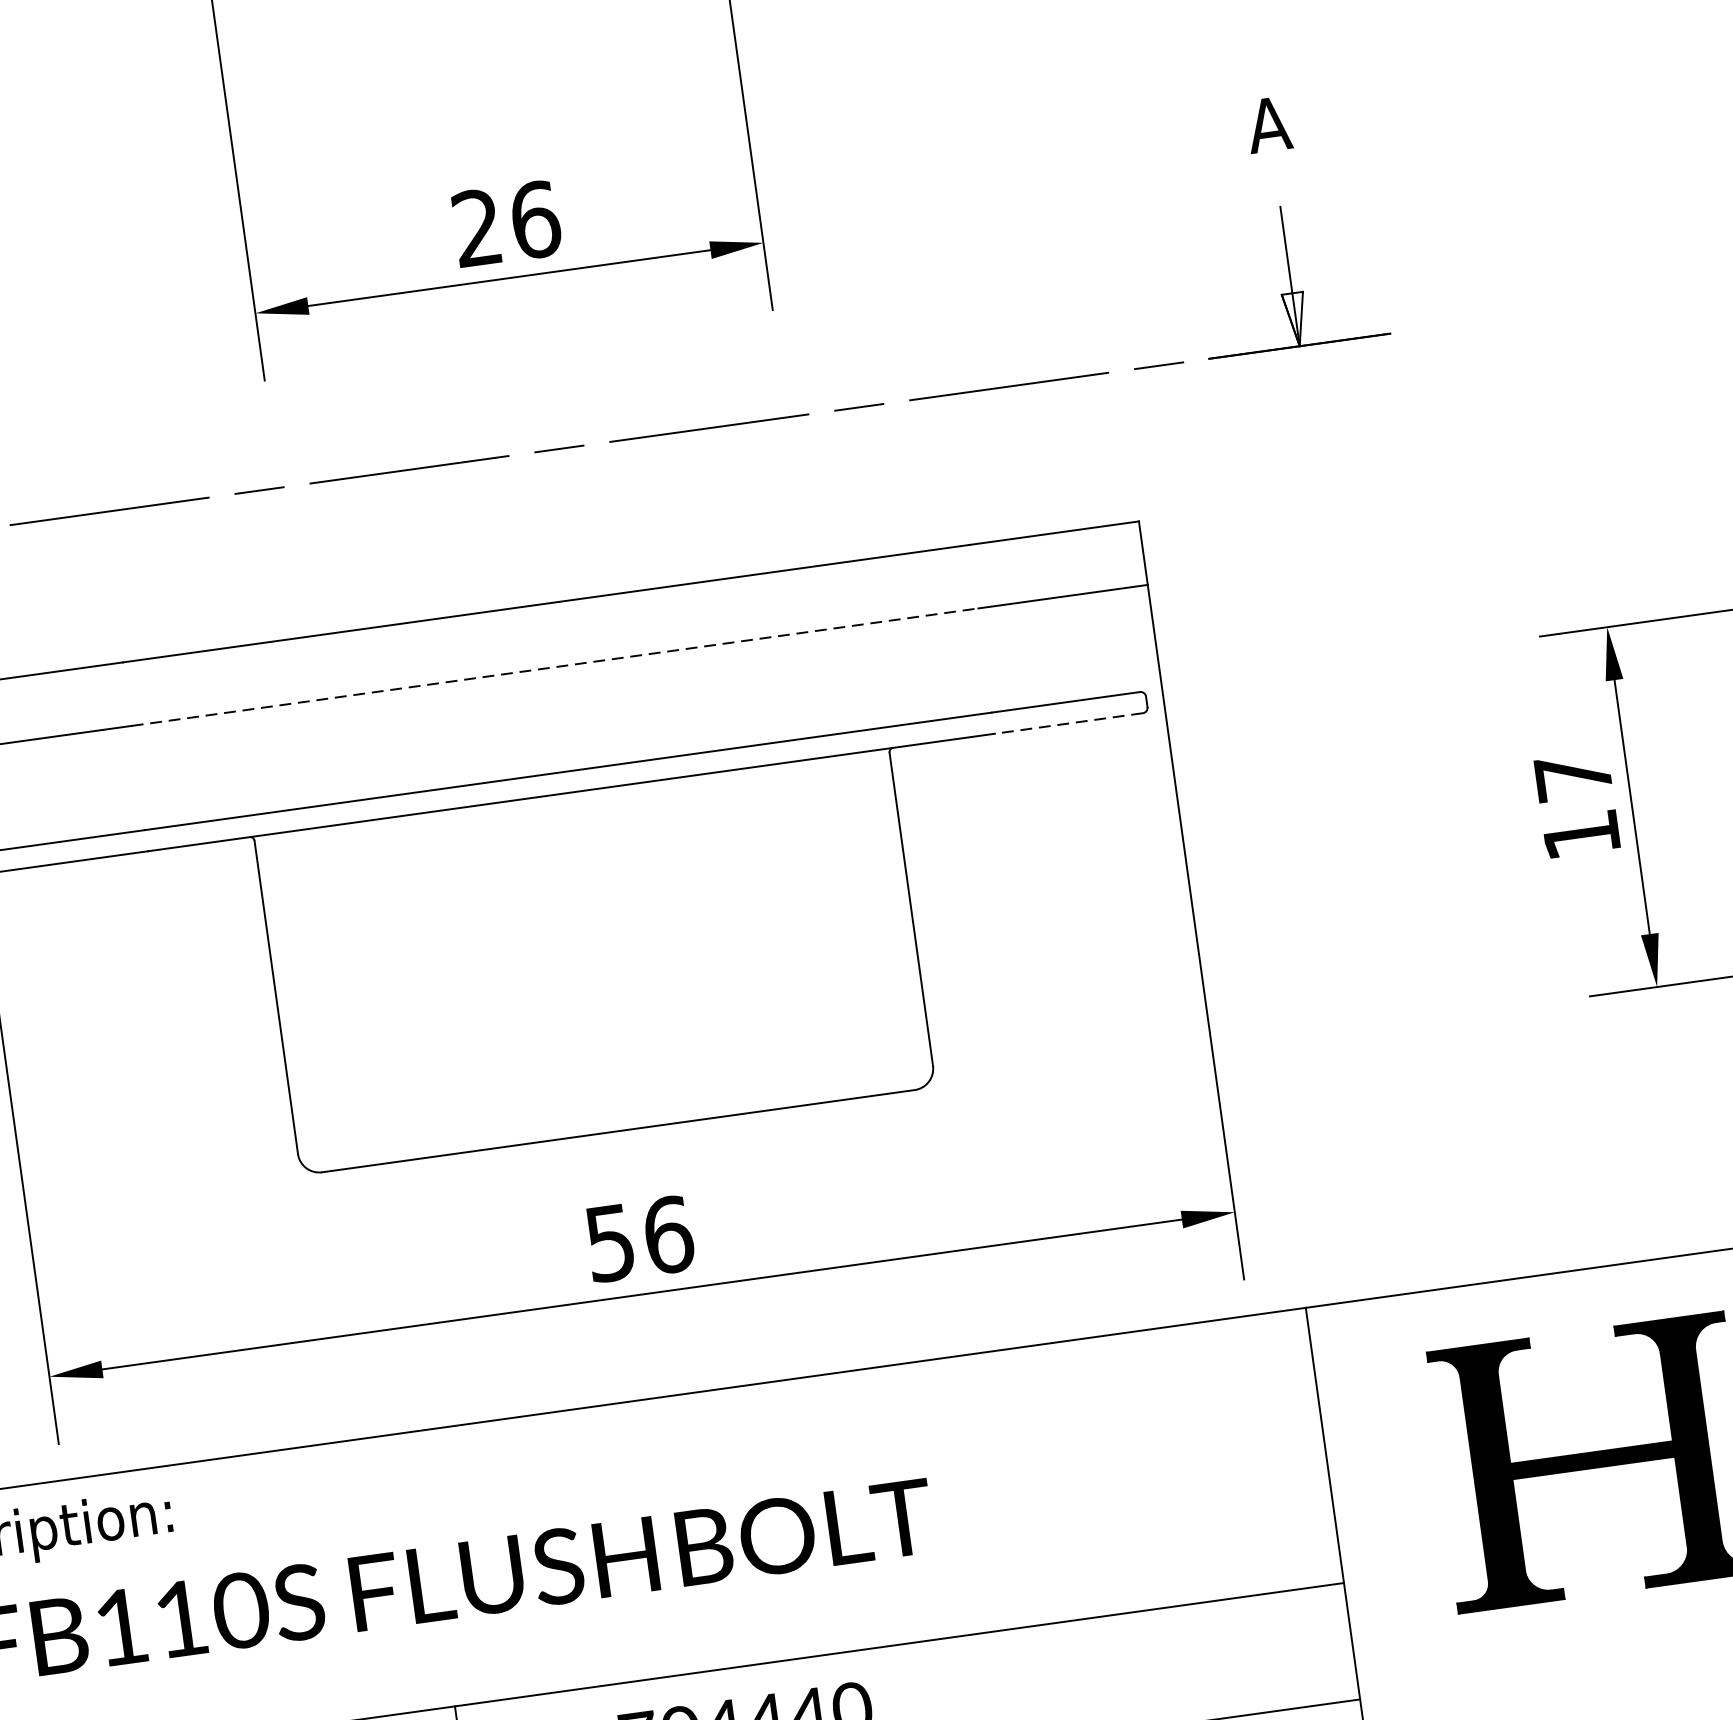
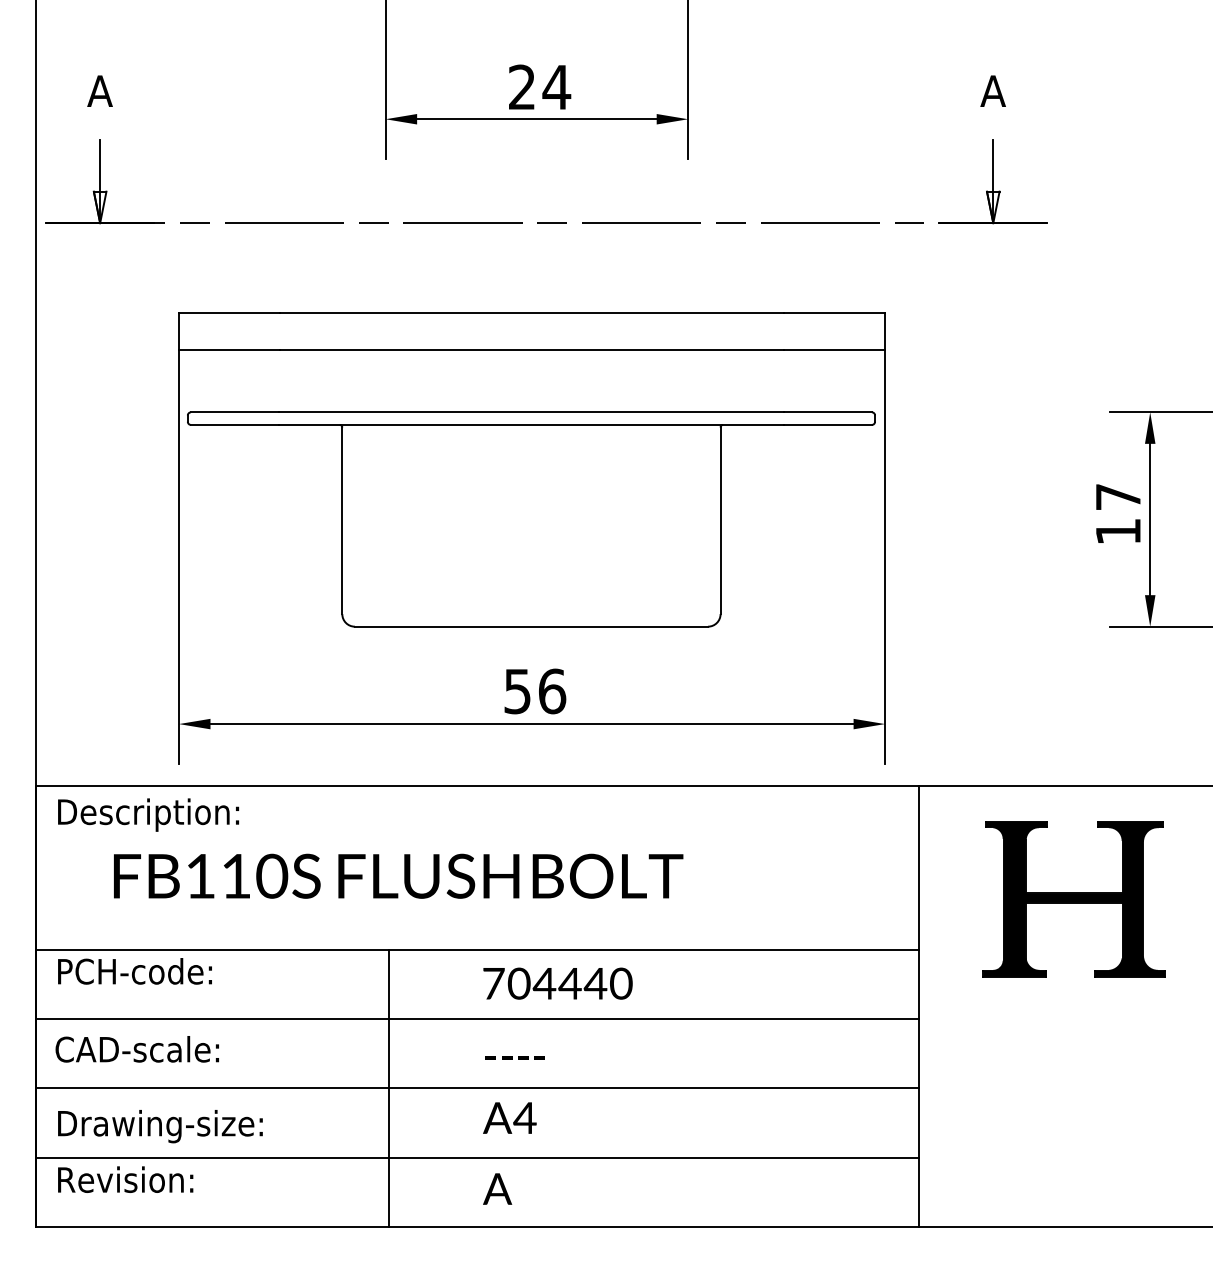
text: (534, 220) -> (556, 87), 26 -> 24
line: (555, 667) -> (532, 350), dashed -> solid
line: (1068, 722) -> (827, 424), dashed -> solid

